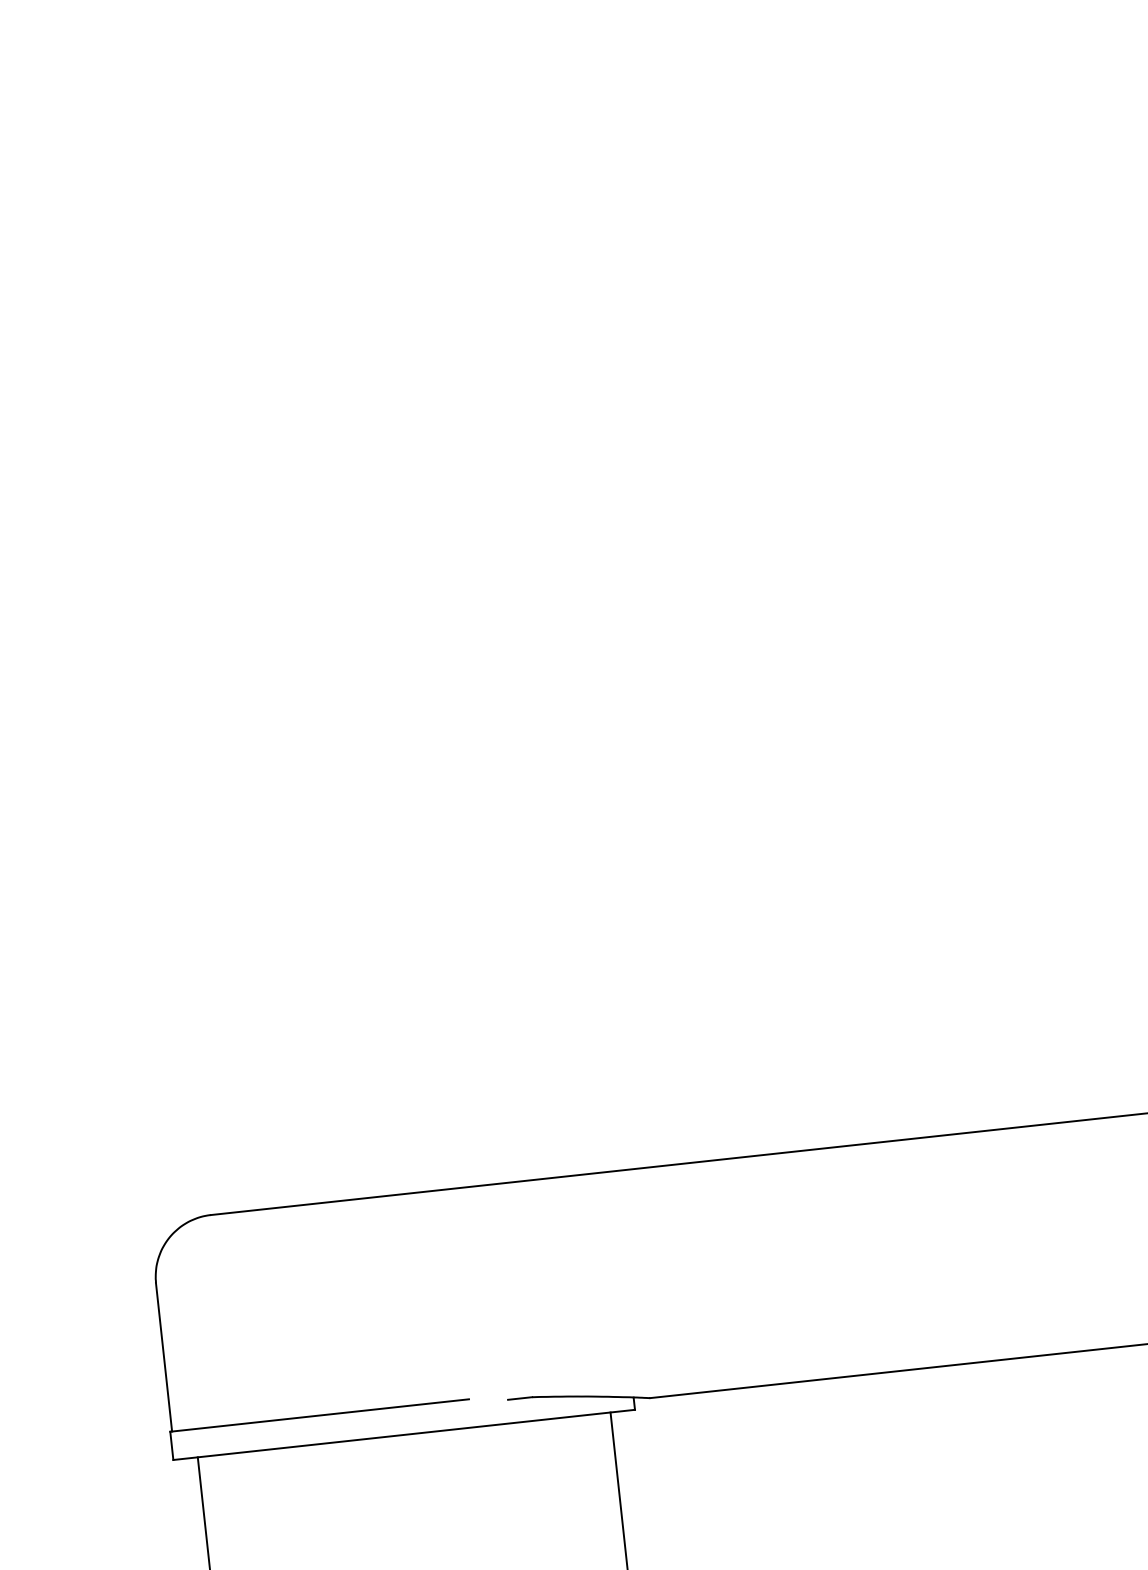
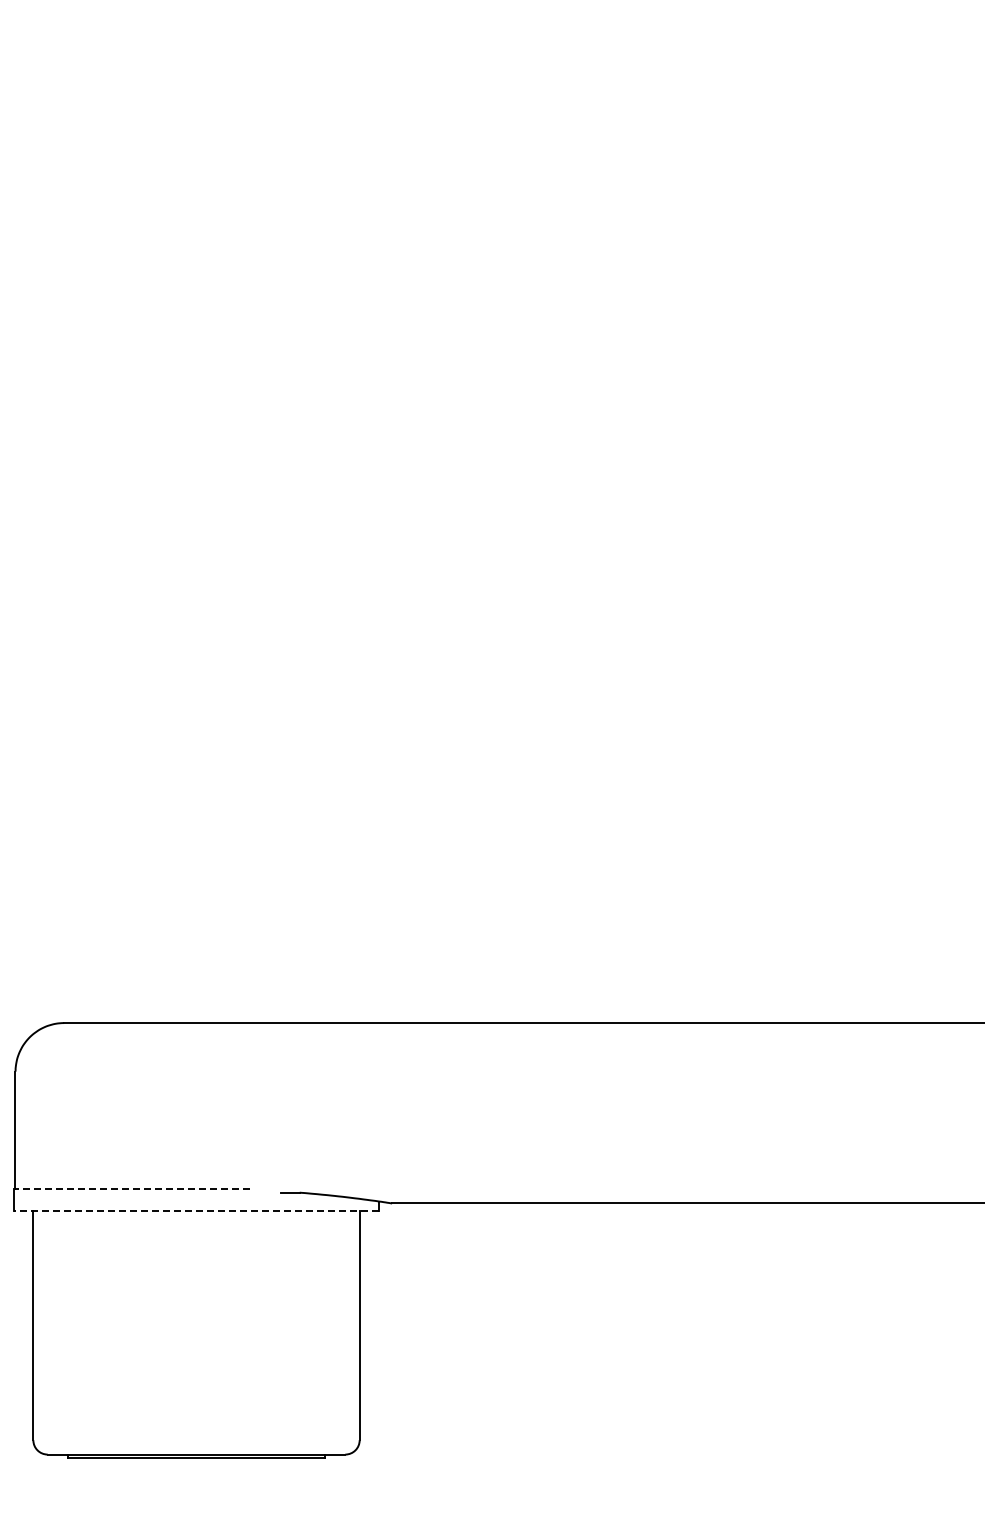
line: (318, 1415) -> (131, 1188), solid -> dashed
line: (404, 1435) -> (196, 1211), solid -> dashed

